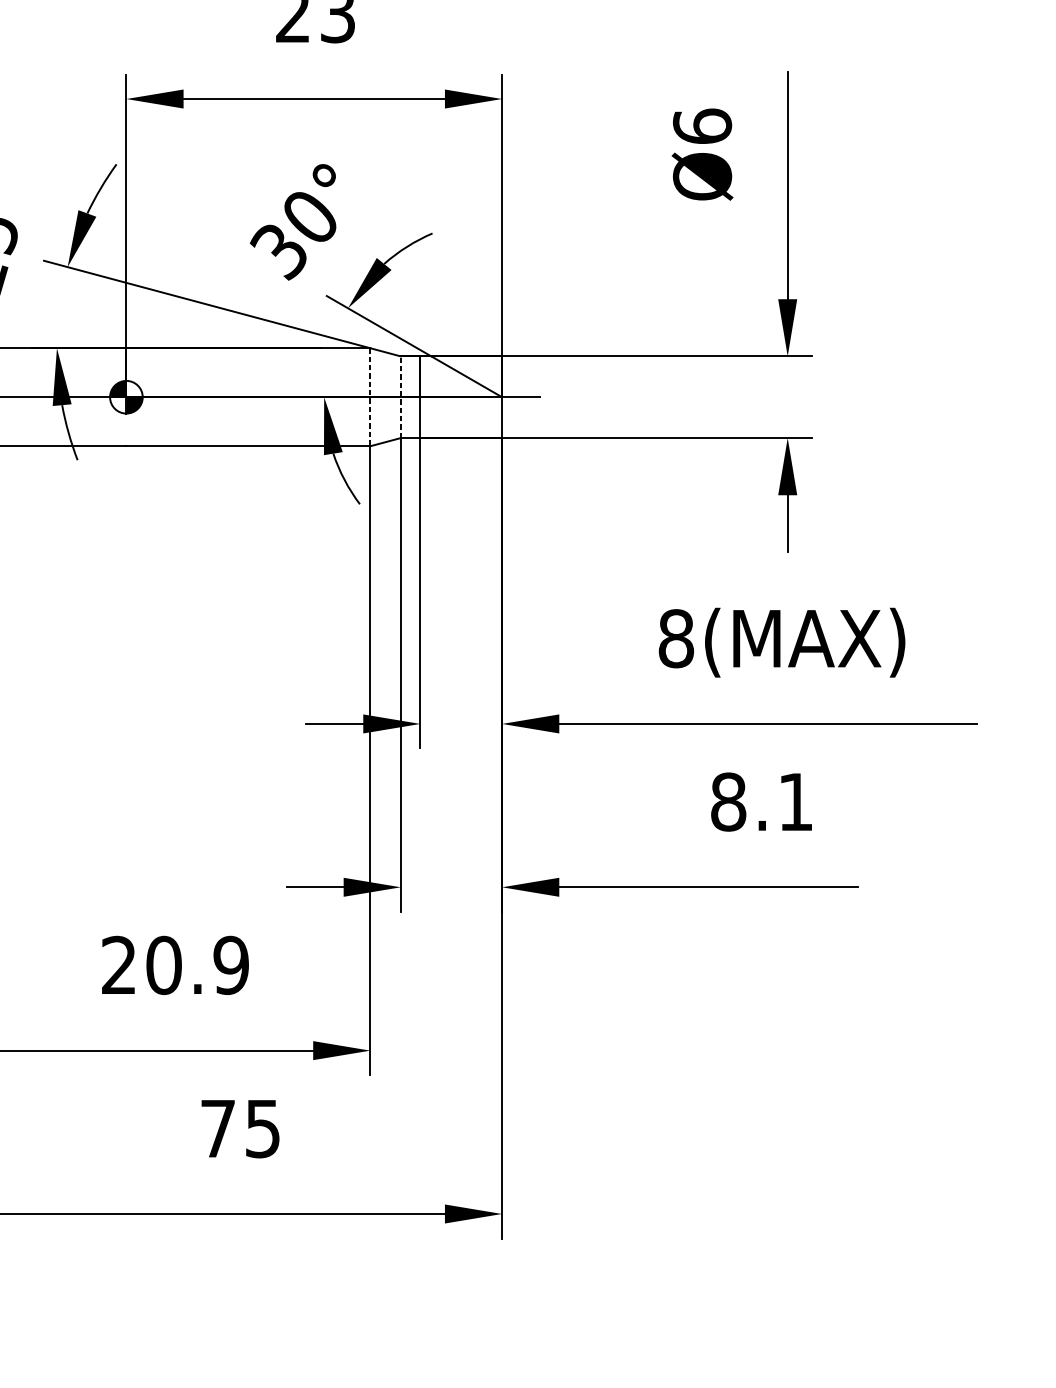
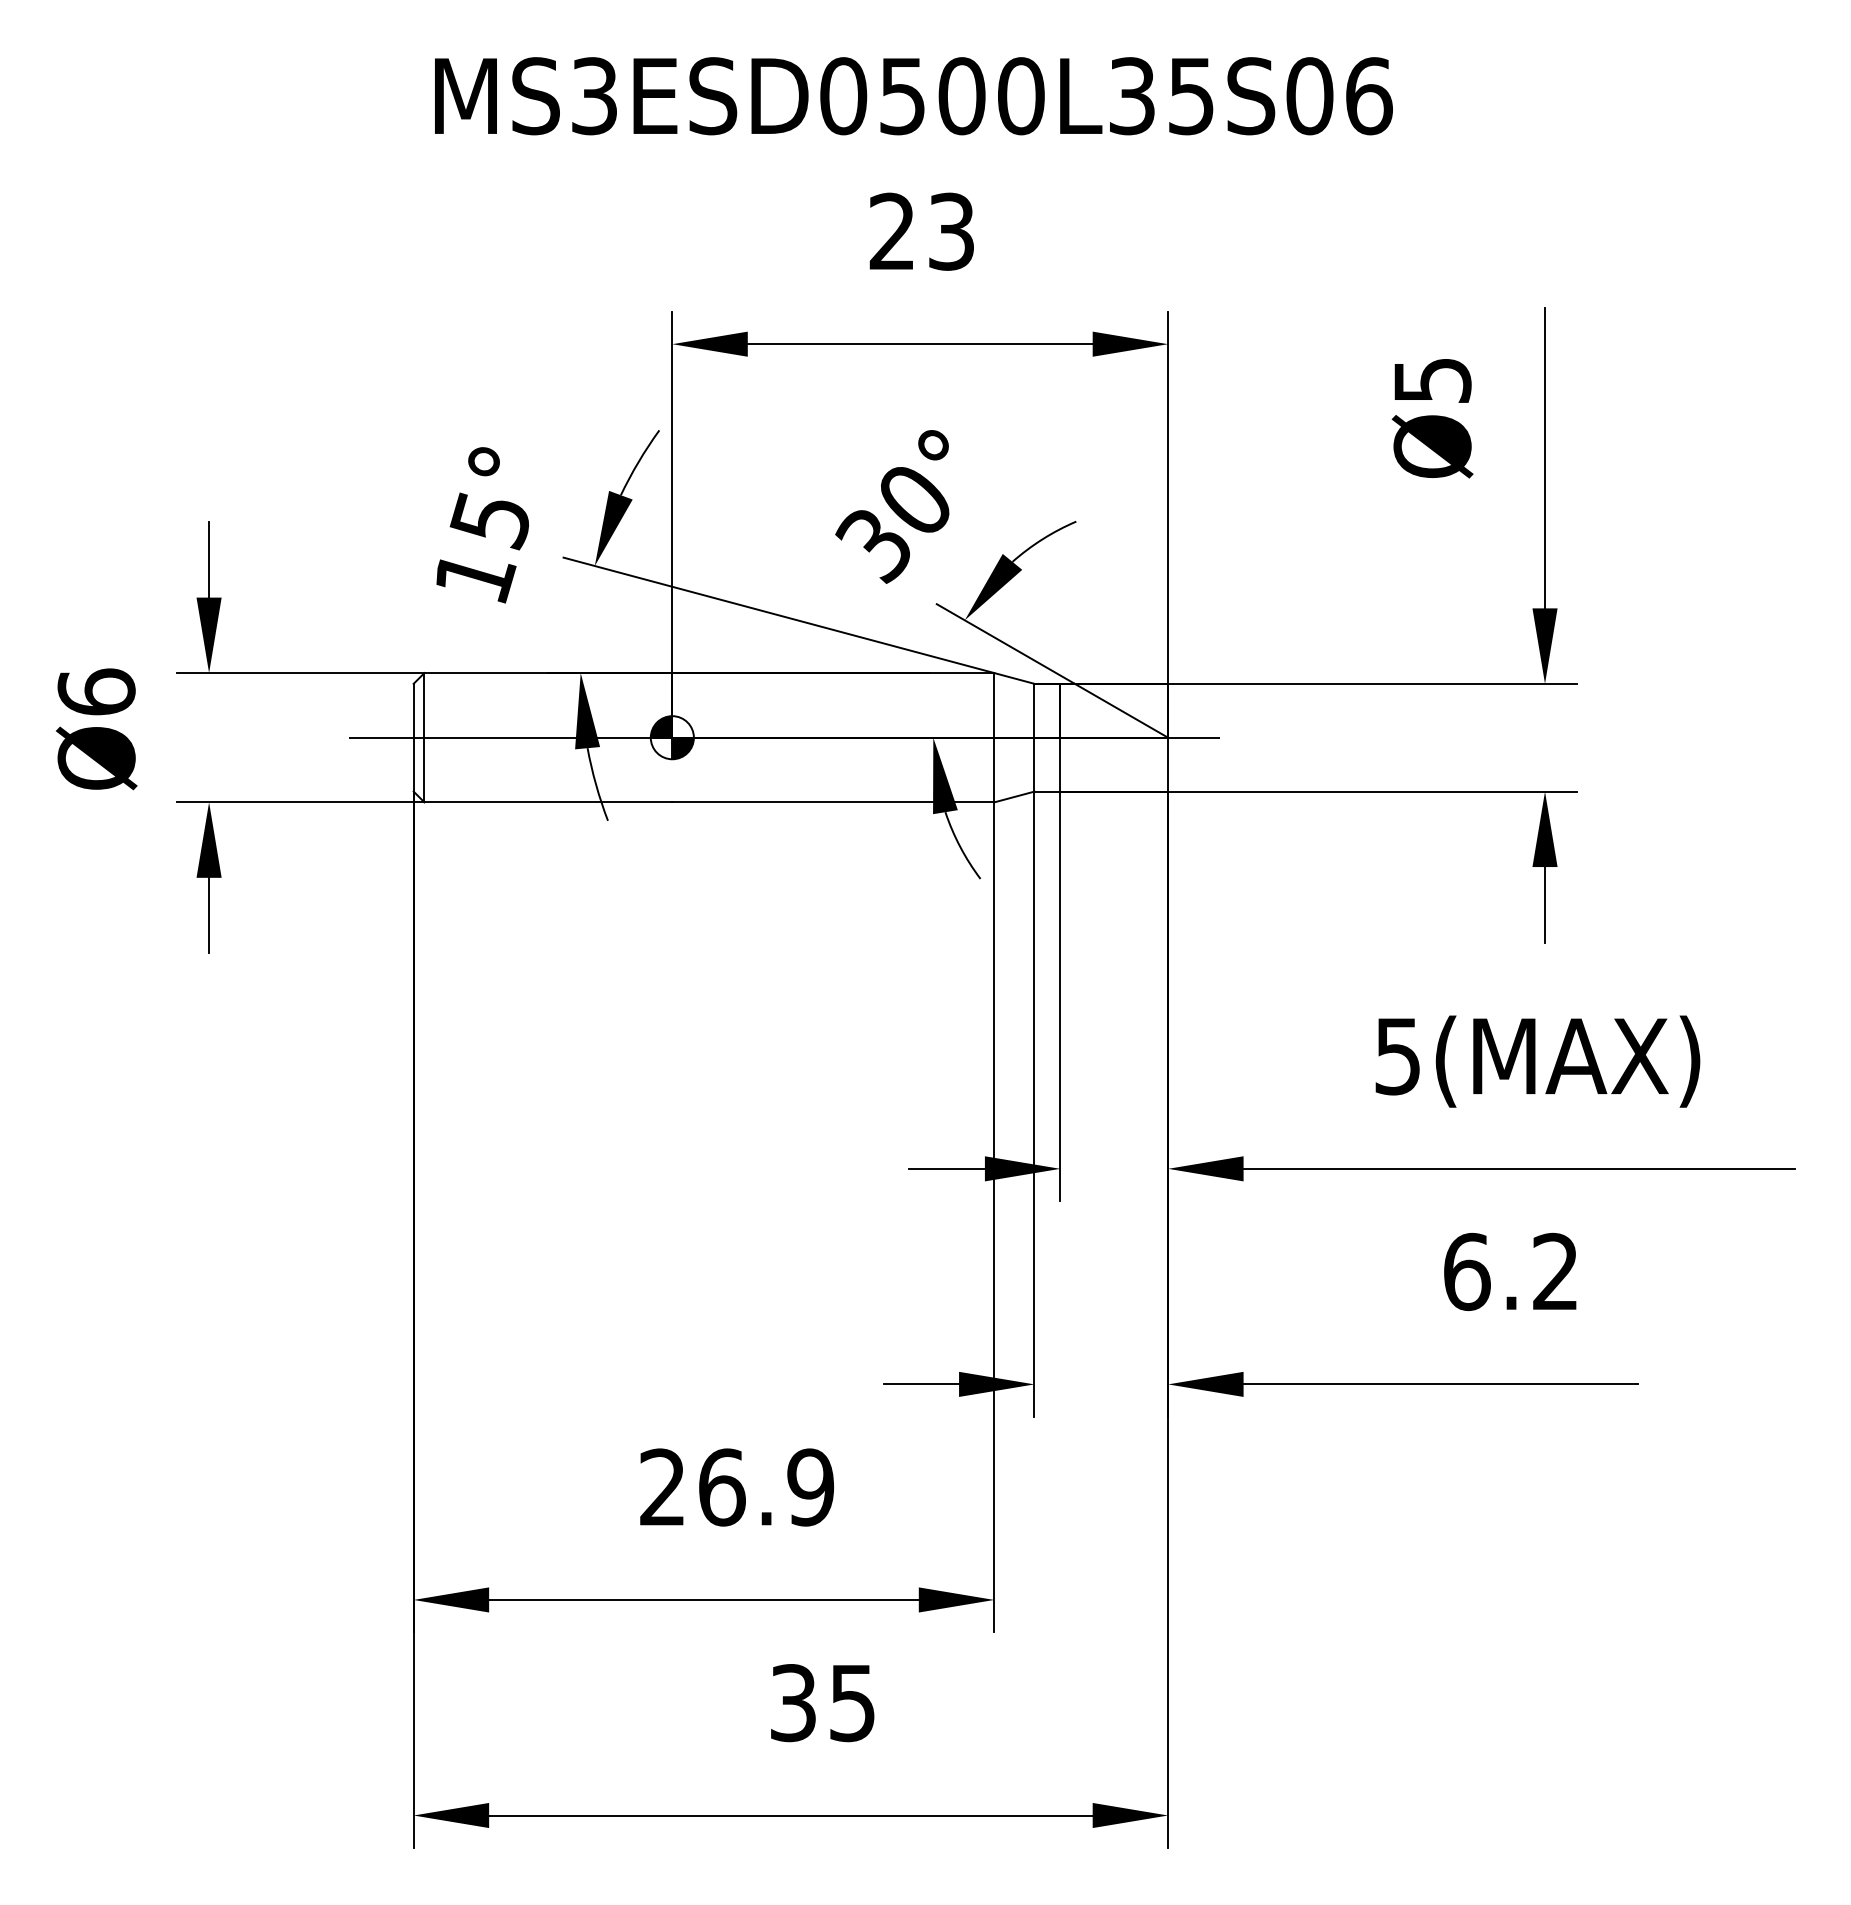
text: (702, 125) -> (1432, 379), Ø6 -> Ø5
line: (370, 397) -> (994, 737), dashed -> solid
line: (400, 397) -> (1034, 737), dashed -> solid
text: (676, 638) -> (1398, 1056), 8(MAX) -> 5(MAX)
text: (761, 801) -> (1510, 1271), 8.1 -> 6.2
text: (163, 965) -> (721, 1487), 20.9 -> 26.9
text: (218, 1129) -> (793, 1703), 75 -> 35

